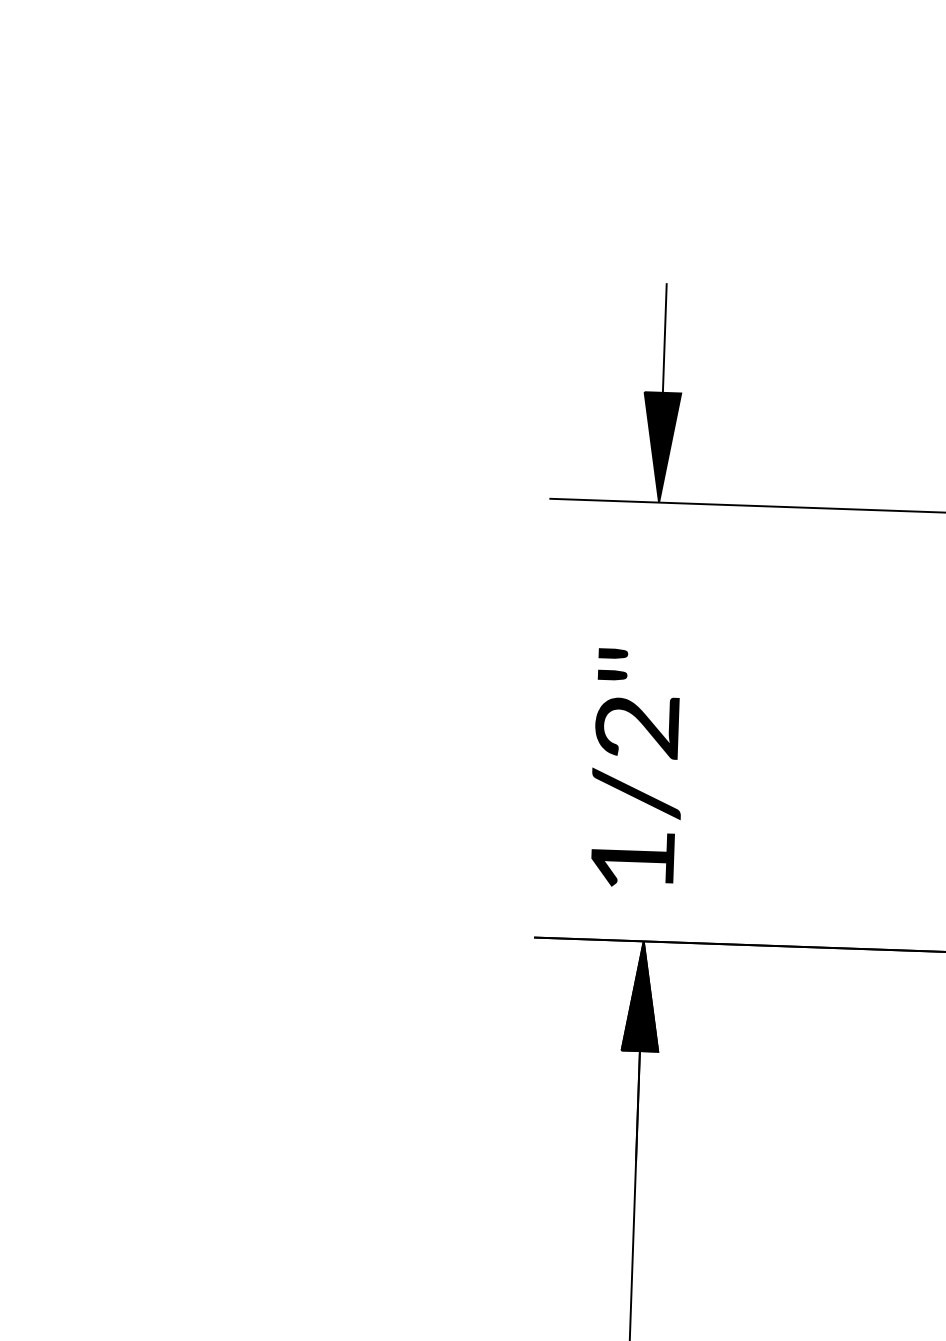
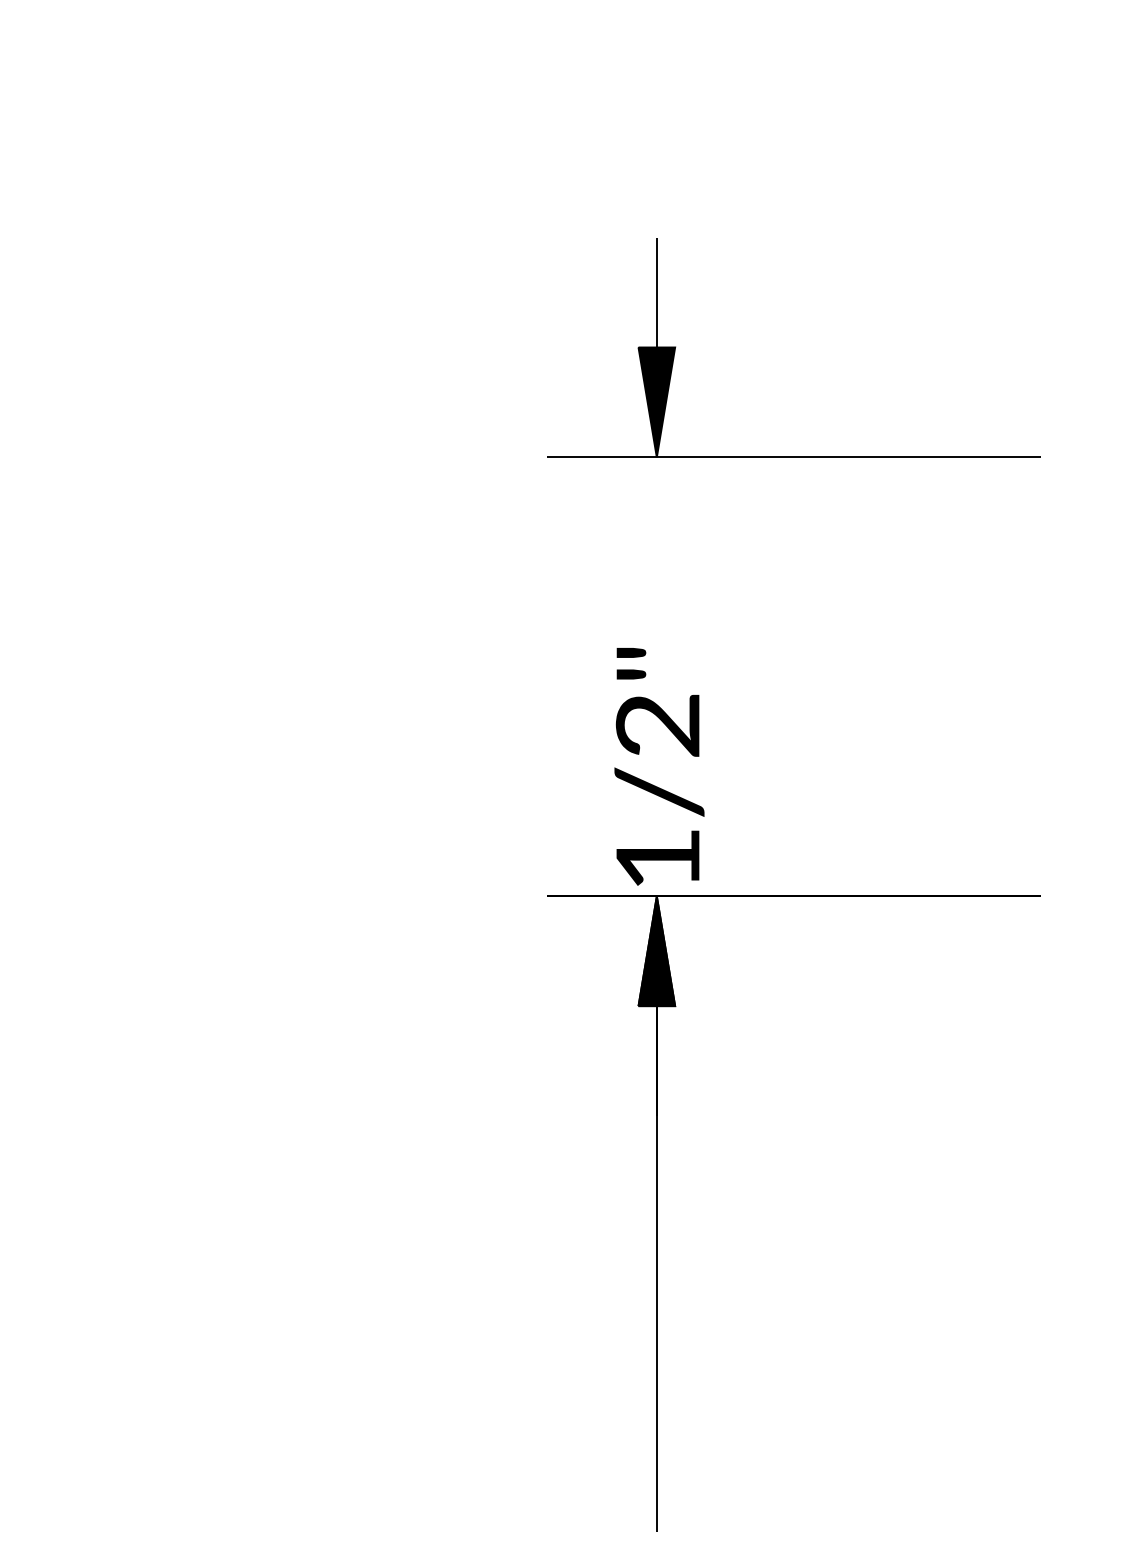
text: (637, 768) -> (659, 766), moved

